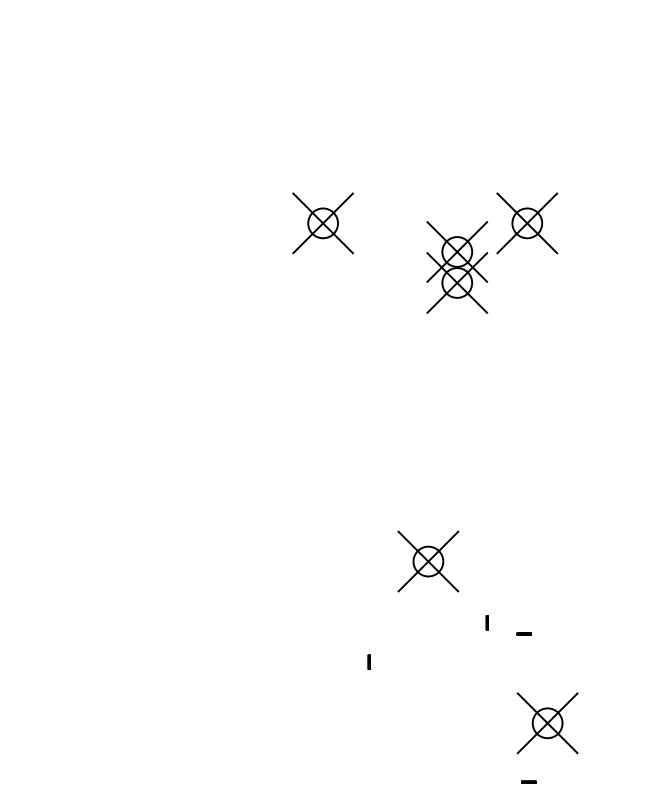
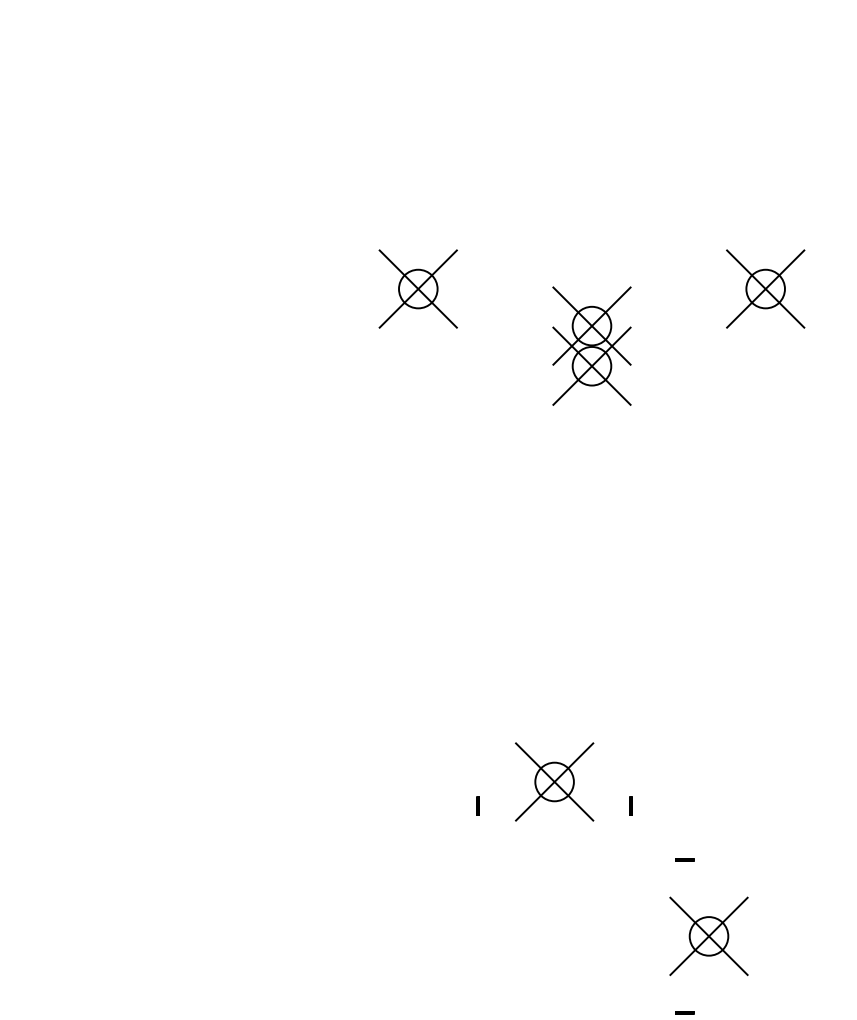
part: (527, 222) -> (765, 288), moved
part: (428, 561) -> (554, 781), moved
line: (524, 633) -> (684, 859), moved
line: (368, 661) -> (477, 805), moved

